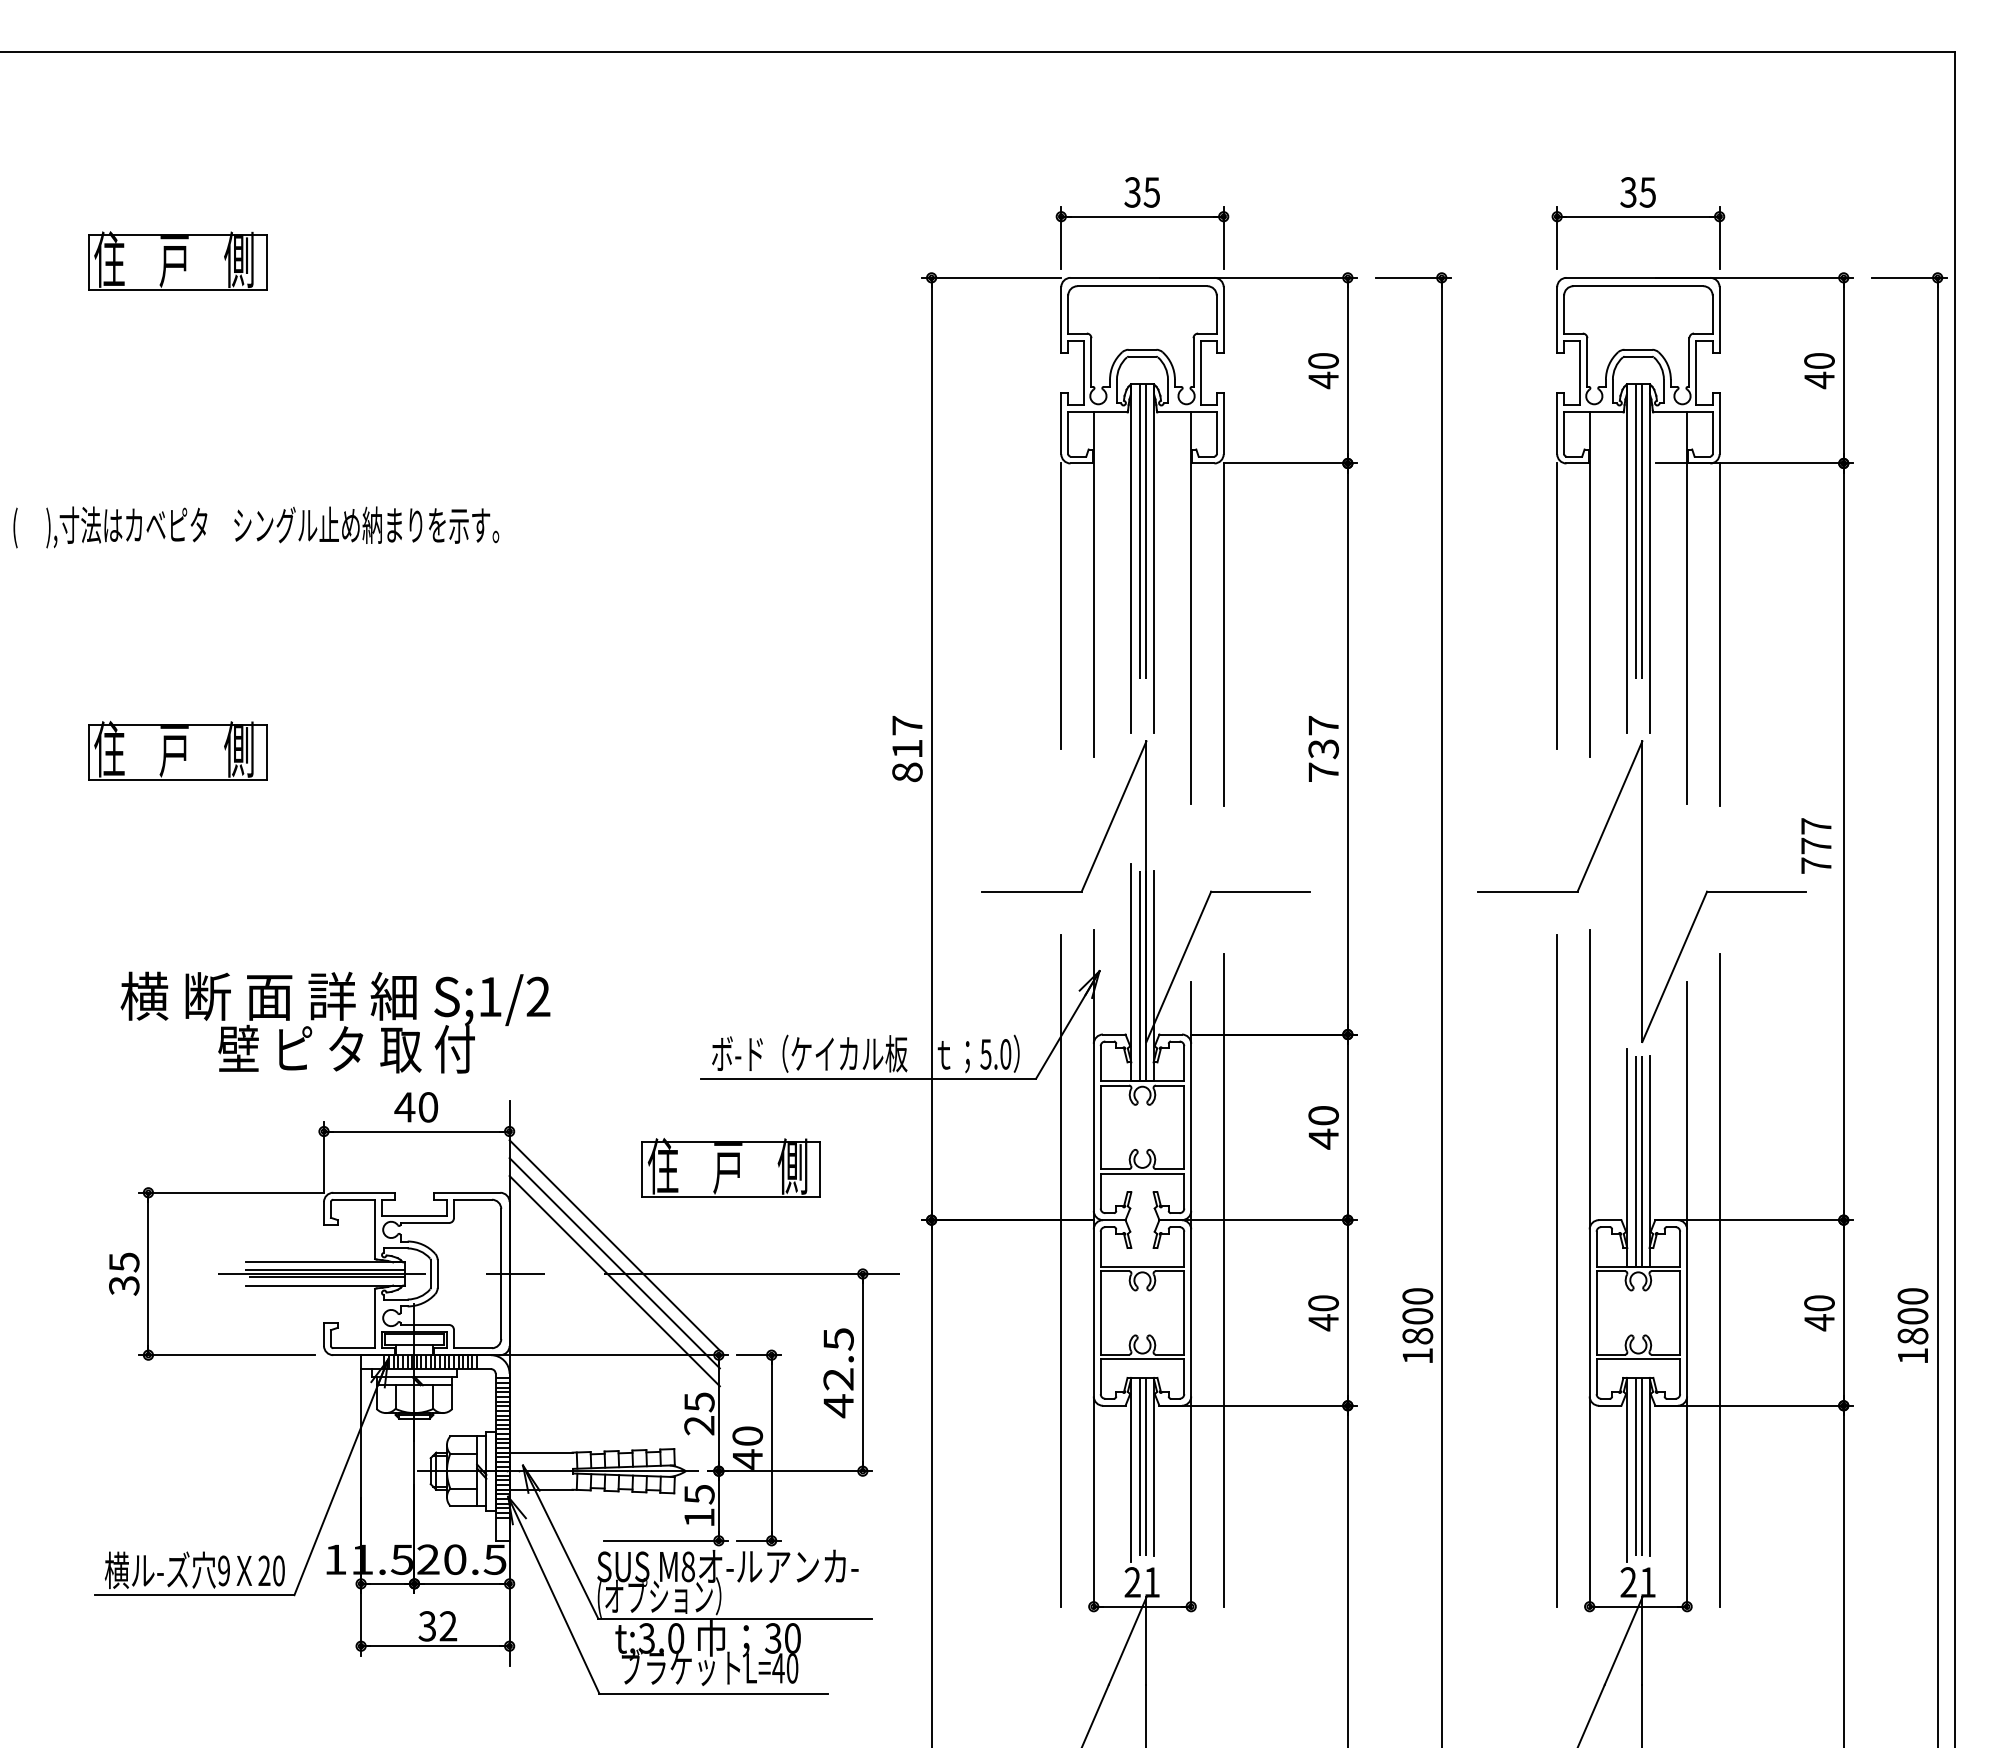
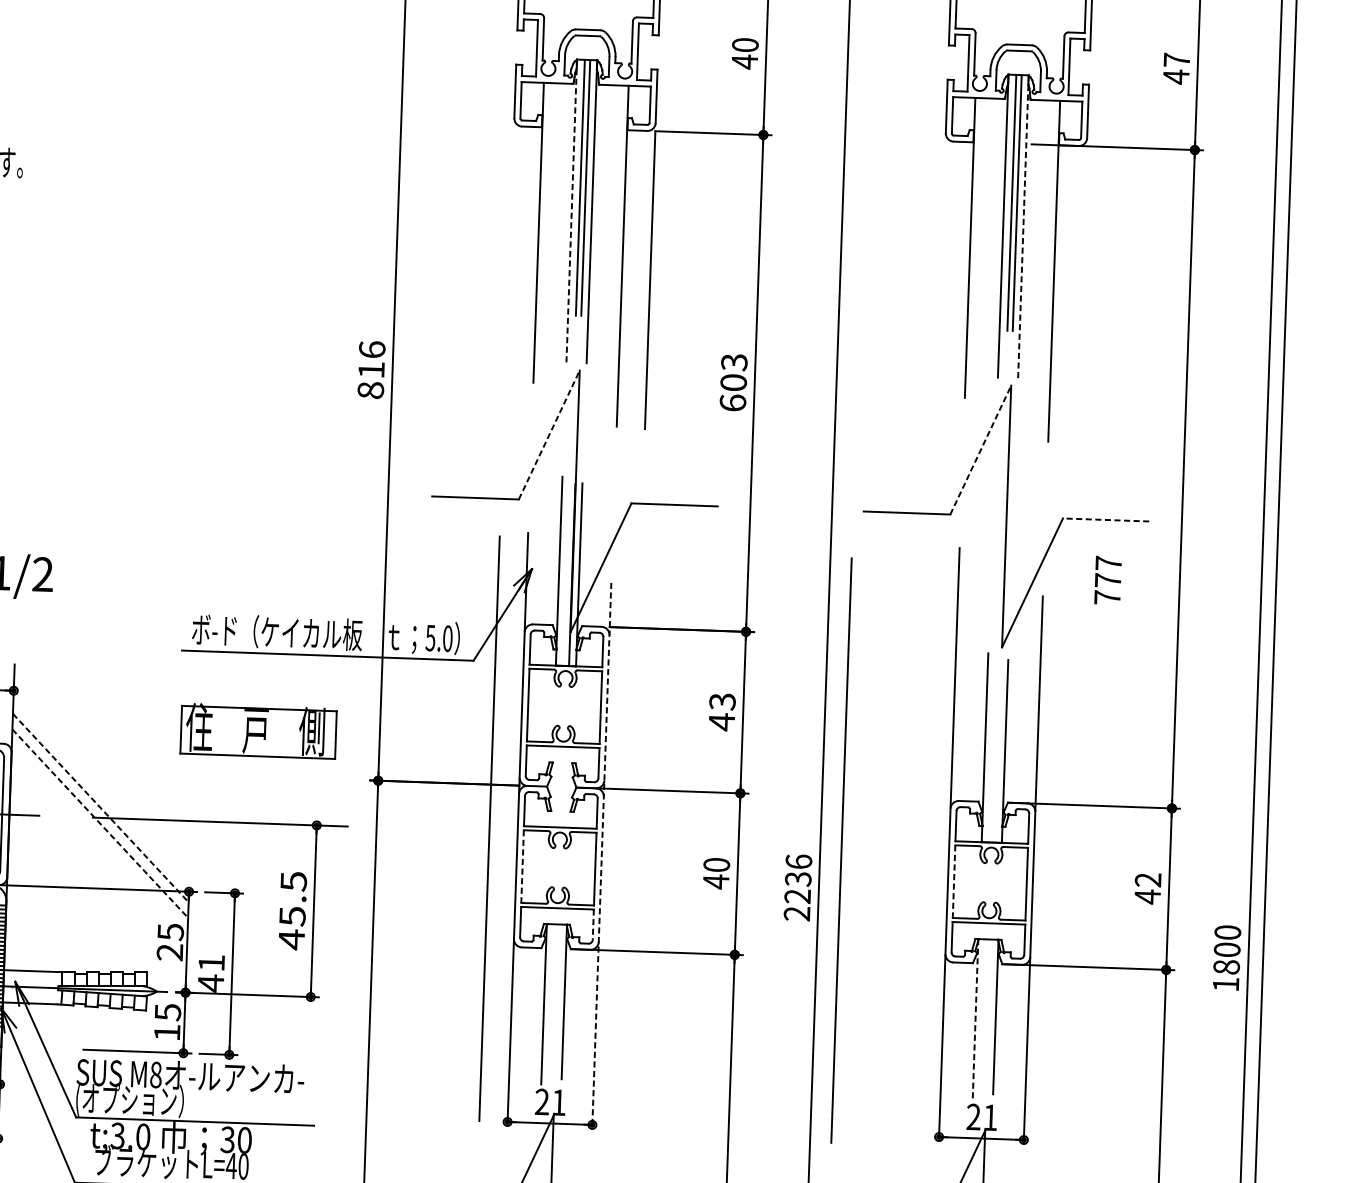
text: (1819, 360) -> (1176, 59), 40 -> 47
line: (1130, 558) -> (571, 211), solid -> dashed
line: (1650, 558) -> (1023, 226), solid -> dashed
line: (1061, 606) -> (509, 250), removed
line: (1557, 606) -> (941, 265), removed
line: (1719, 634) -> (1081, 295), removed
text: (907, 725) -> (372, 349), 817 -> 816
text: (1323, 748) -> (733, 382), 737 -> 603
line: (1114, 816) -> (549, 435), solid -> dashed
line: (1610, 816) -> (981, 450), solid -> dashed
text: (1816, 845) -> (1108, 580), moved
line: (1756, 891) -> (1105, 519), solid -> dashed
line: (1139, 975) -> (566, 574), removed
text: (1323, 1115) -> (722, 701), 40 -> 43
line: (1635, 1161) -> (992, 751), removed
line: (1641, 1161) -> (997, 751), removed
part: (730, 1167) -> (257, 730), moved
line: (614, 1245) -> (101, 793), removed
line: (614, 1263) -> (101, 808), solid -> dashed
line: (1556, 1270) -> (840, 850), moved
line: (1223, 1279) -> (630, 841), removed
line: (1719, 1279) -> (1061, 856), removed
line: (614, 1281) -> (100, 824), solid -> dashed
line: (1191, 1293) -> (602, 852), solid -> dashed
text: (1819, 1303) -> (1148, 880), 40 -> 42
line: (1100, 1312) -> (522, 866), solid -> dashed
line: (1596, 1312) -> (953, 881), solid -> dashed
text: (1912, 1325) -> (1226, 957), moved
text: (1417, 1326) -> (797, 888), 1800 -> 2236
line: (1184, 1377) -> (593, 925), solid -> dashed
text: (838, 1379) -> (292, 916), 42.5 -> 45.5
text: (747, 1435) -> (211, 962), 40 -> 41
line: (1139, 1466) -> (551, 1001), removed
line: (1146, 1466) -> (557, 1001), removed
line: (1635, 1466) -> (983, 1016), removed
line: (1641, 1466) -> (988, 1016), removed
line: (1626, 1470) -> (975, 1019), solid -> dashed

